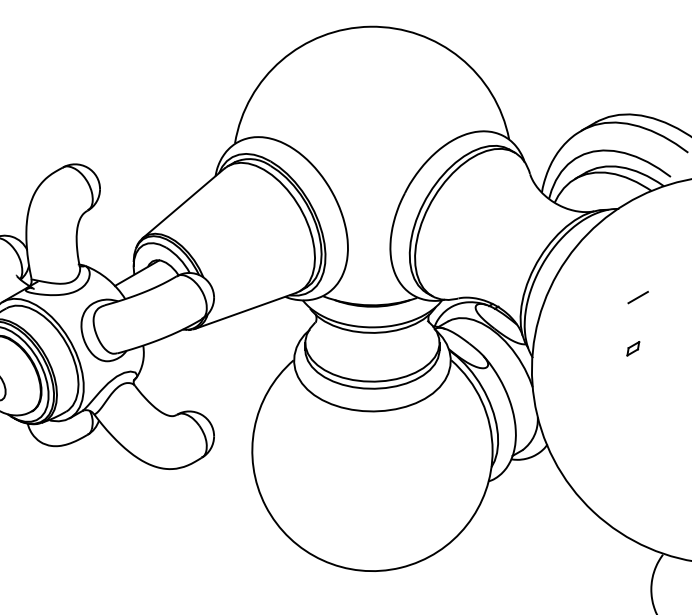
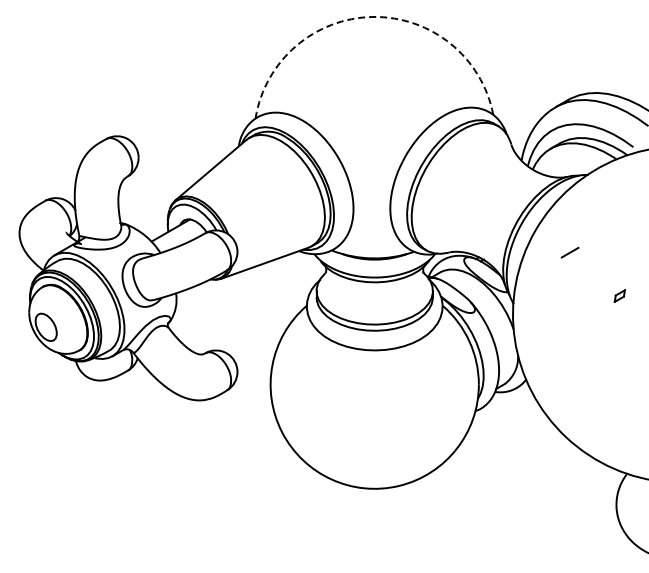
arc: (369, 26) -> (372, 16), solid -> dashed
line: (637, 297) -> (569, 252), moved
part: (632, 348) -> (619, 295), moved

